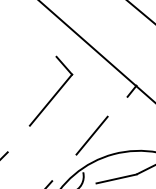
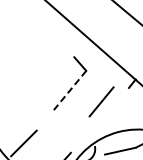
line: (50, 100) -> (69, 90), solid -> dashed
line: (91, 135) -> (101, 101), moved

